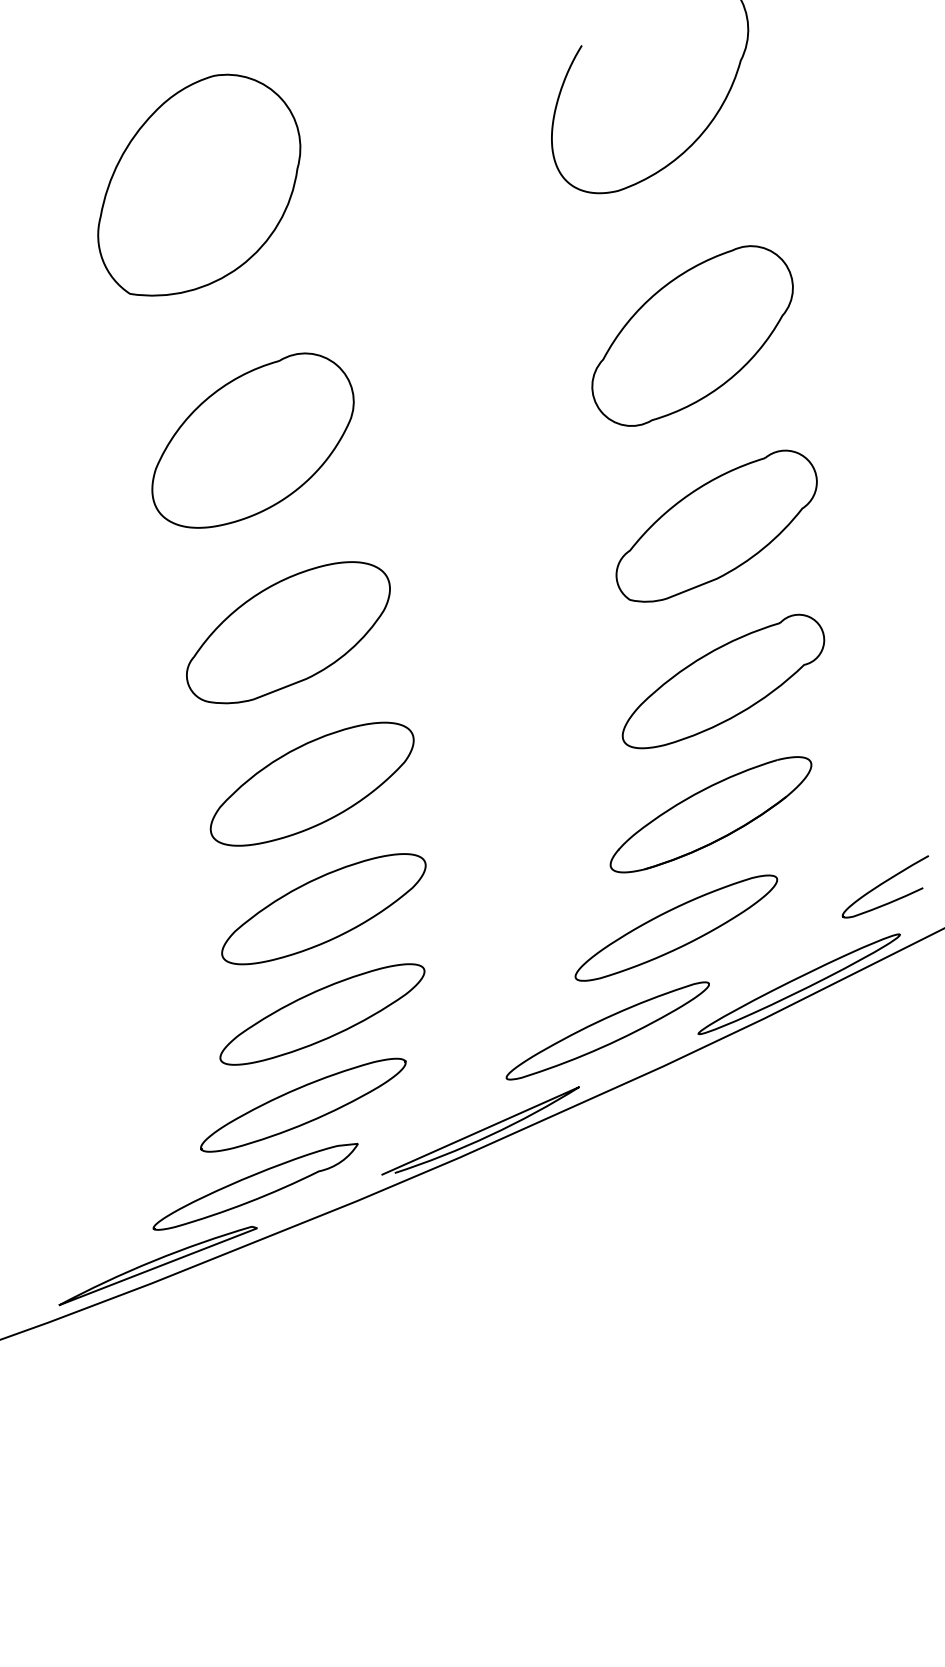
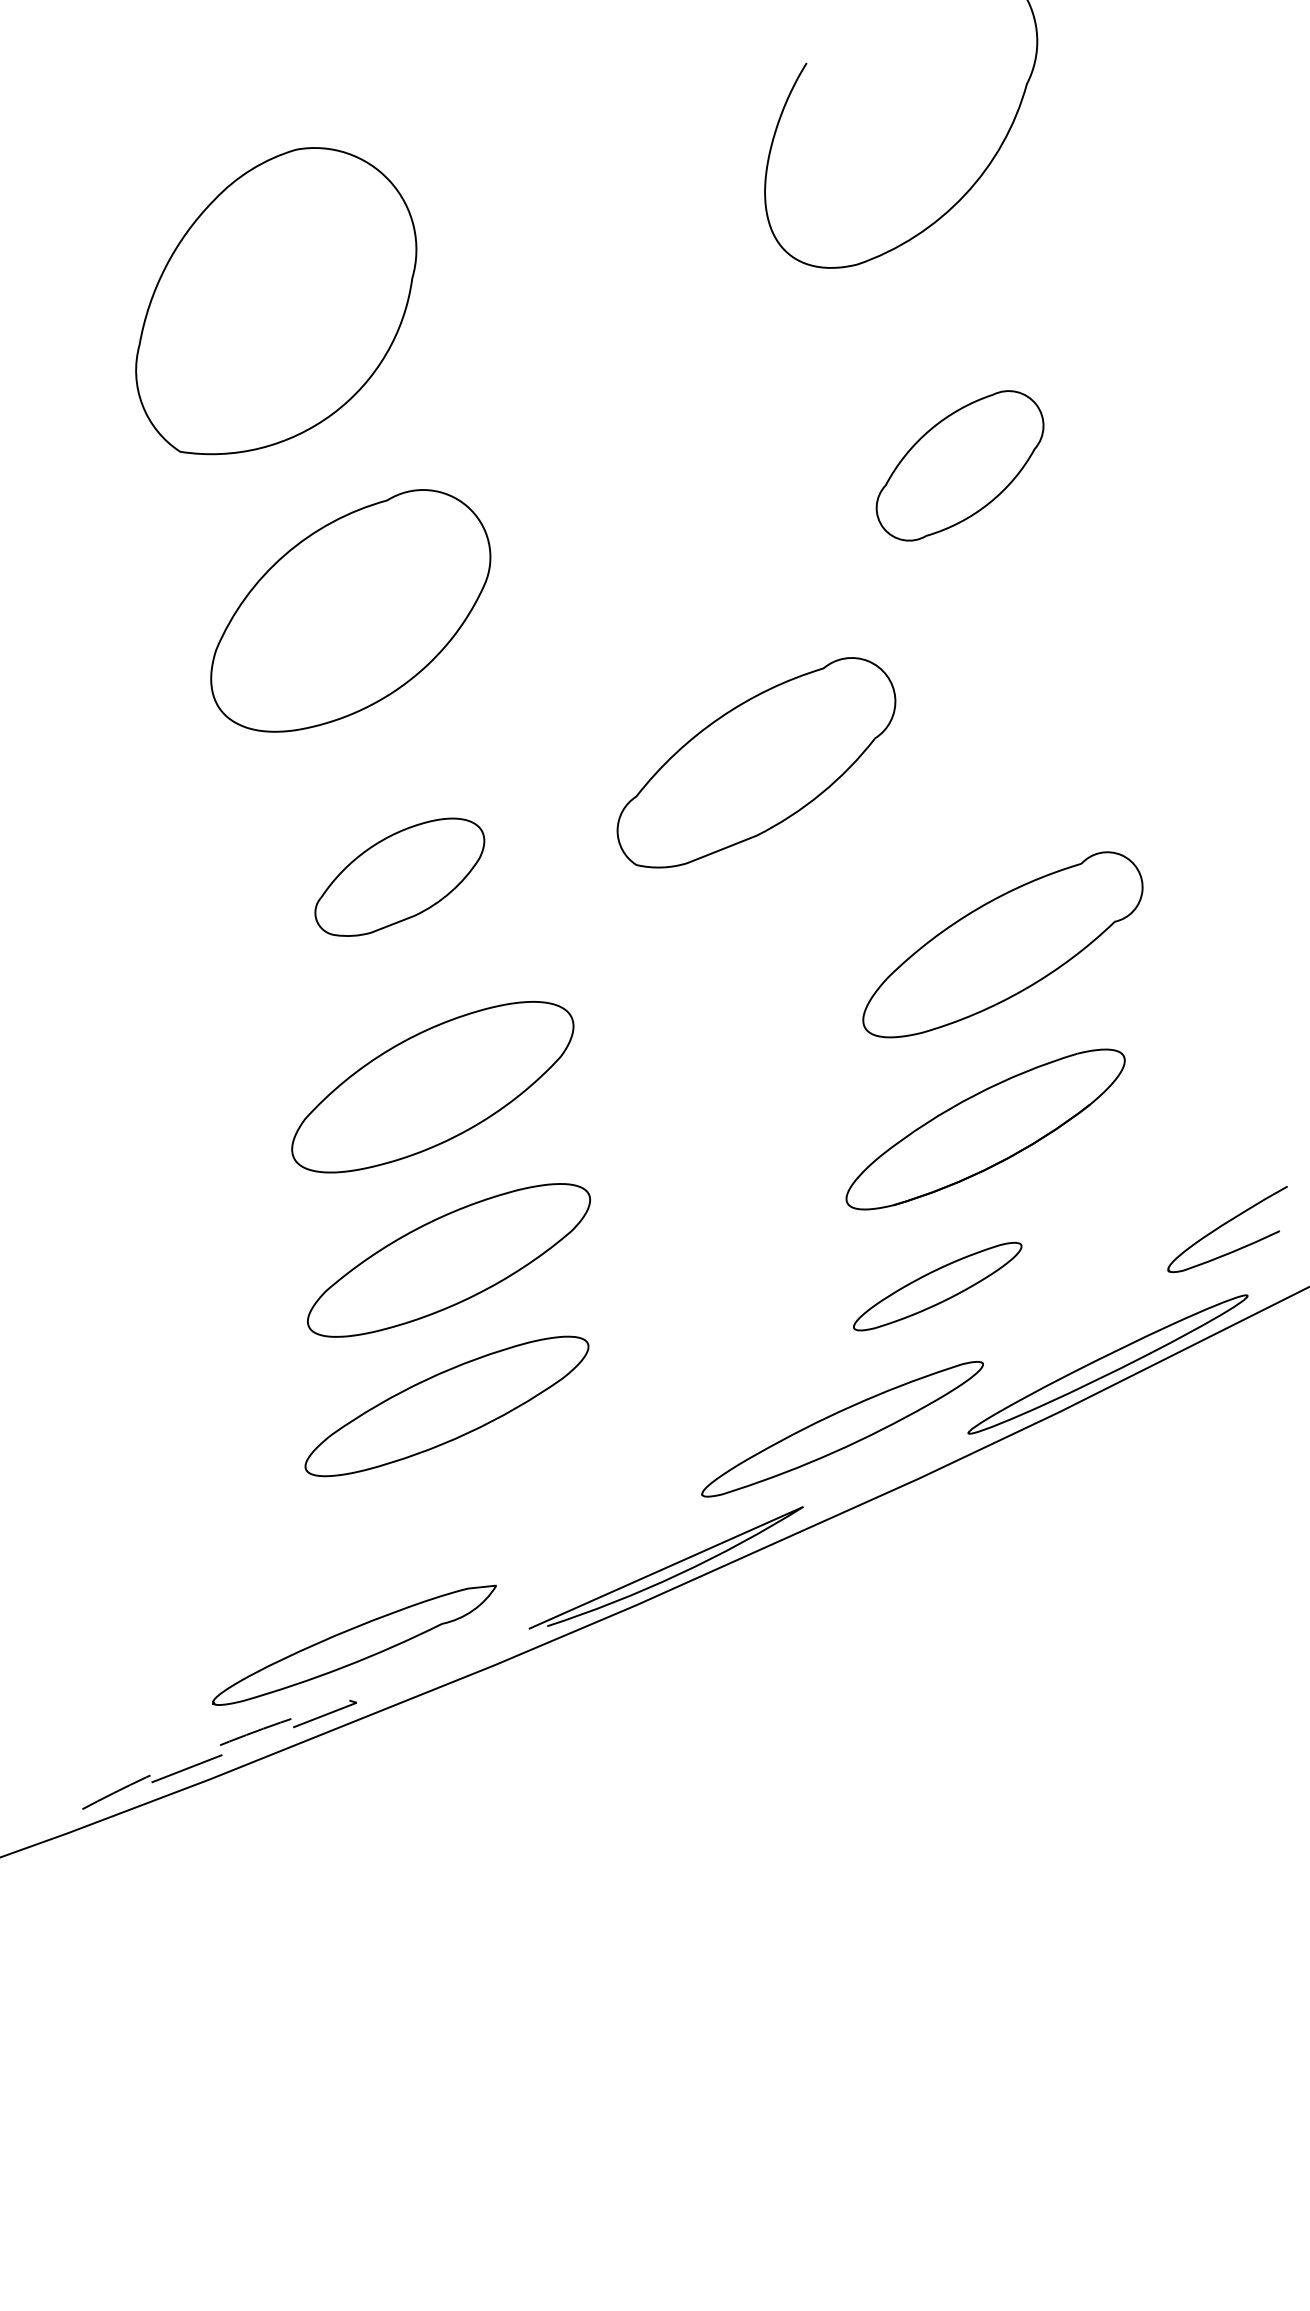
part: (199, 184) -> (276, 300), moved
part: (692, 335) -> (959, 465), size x0.6
part: (716, 525) -> (756, 761), moved
part: (288, 632) -> (399, 876), size x0.6
part: (676, 927) -> (937, 1285), size x0.6
part: (303, 1104) -> (420, 1531), removed
line: (59, 1304) -> (82, 1808), solid -> dashed

